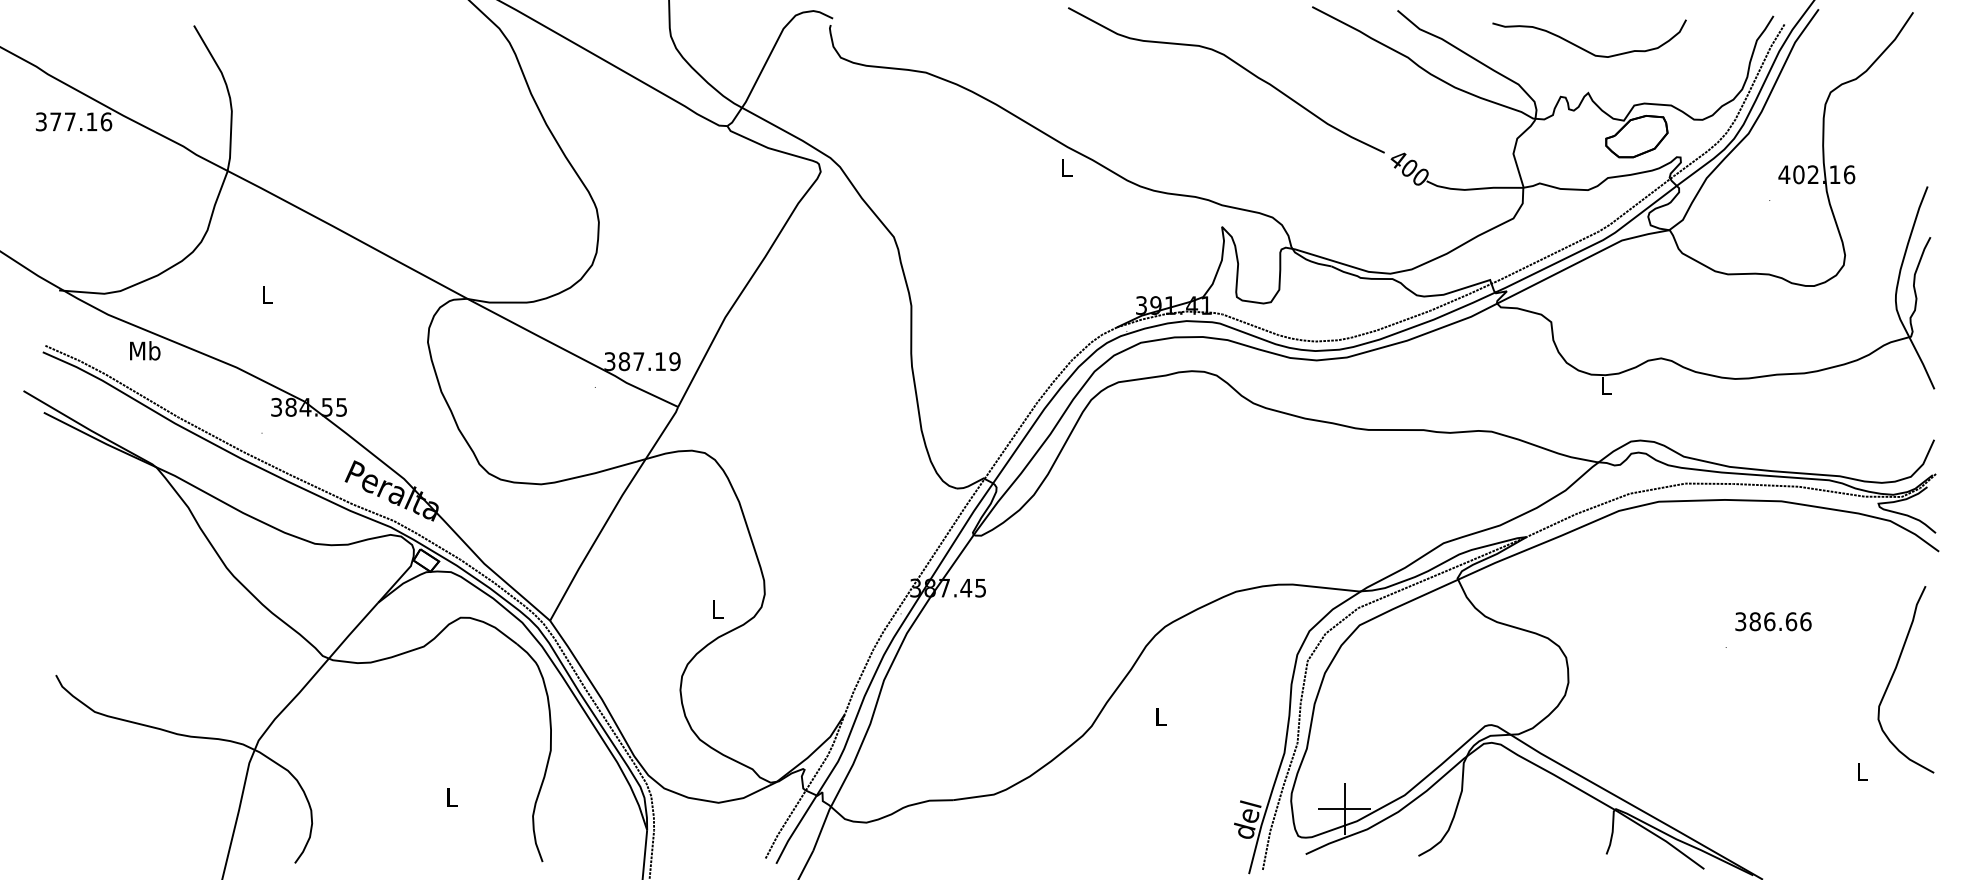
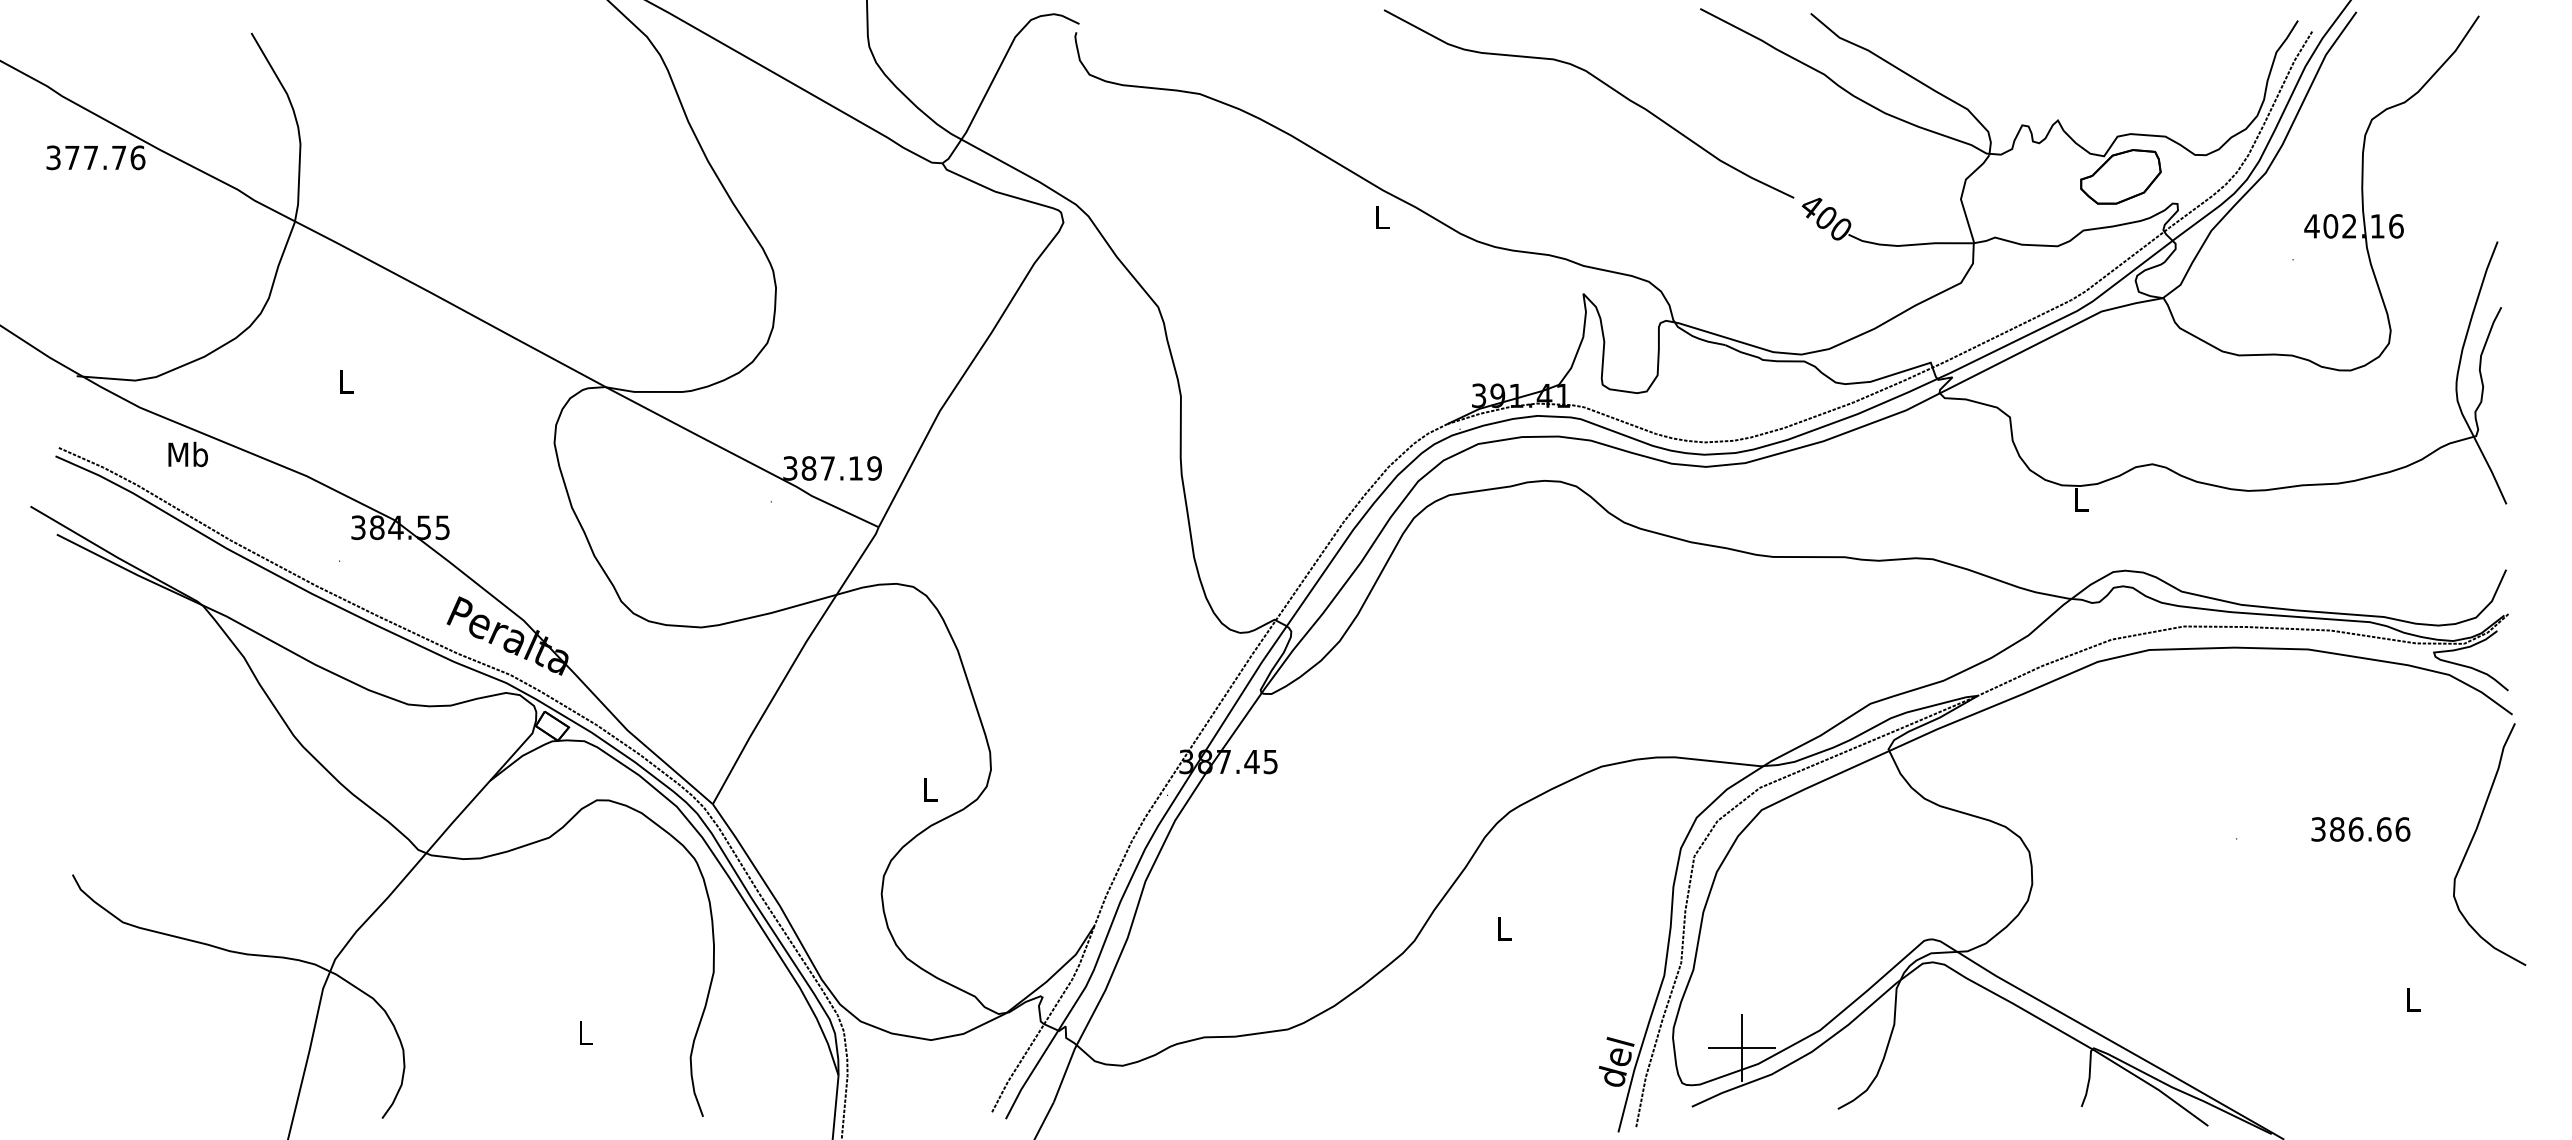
curve: (1584, 49) -> (2053, 63), removed
text: (92, 121) -> (119, 157), 377.16 -> 377.76
text: (1773, 621) -> (2360, 829), moved
curve: (1893, 675) -> (2473, 839), moved

